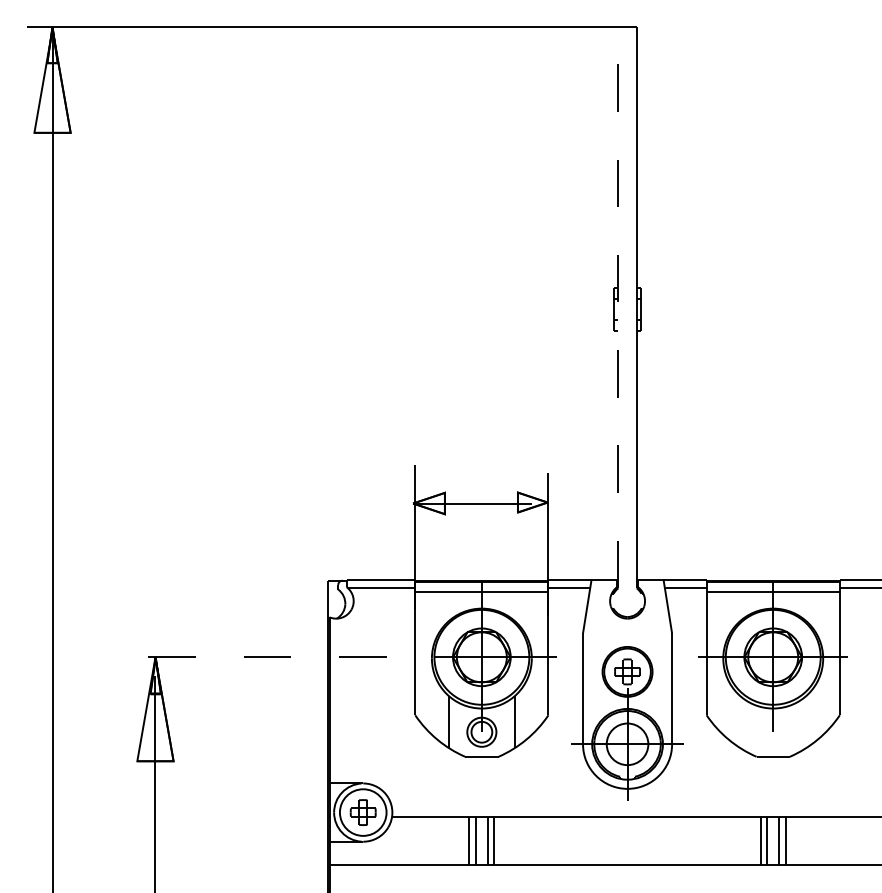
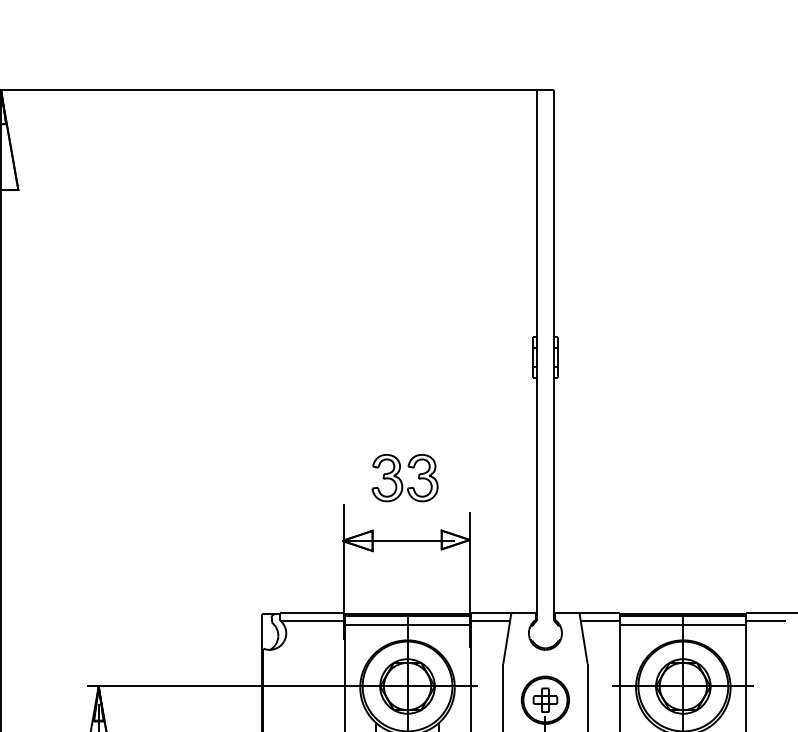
line: (618, 307) -> (536, 355), dashed -> solid
part: (479, 436) -> (405, 477), added
line: (312, 657) -> (247, 686), dashed -> solid

